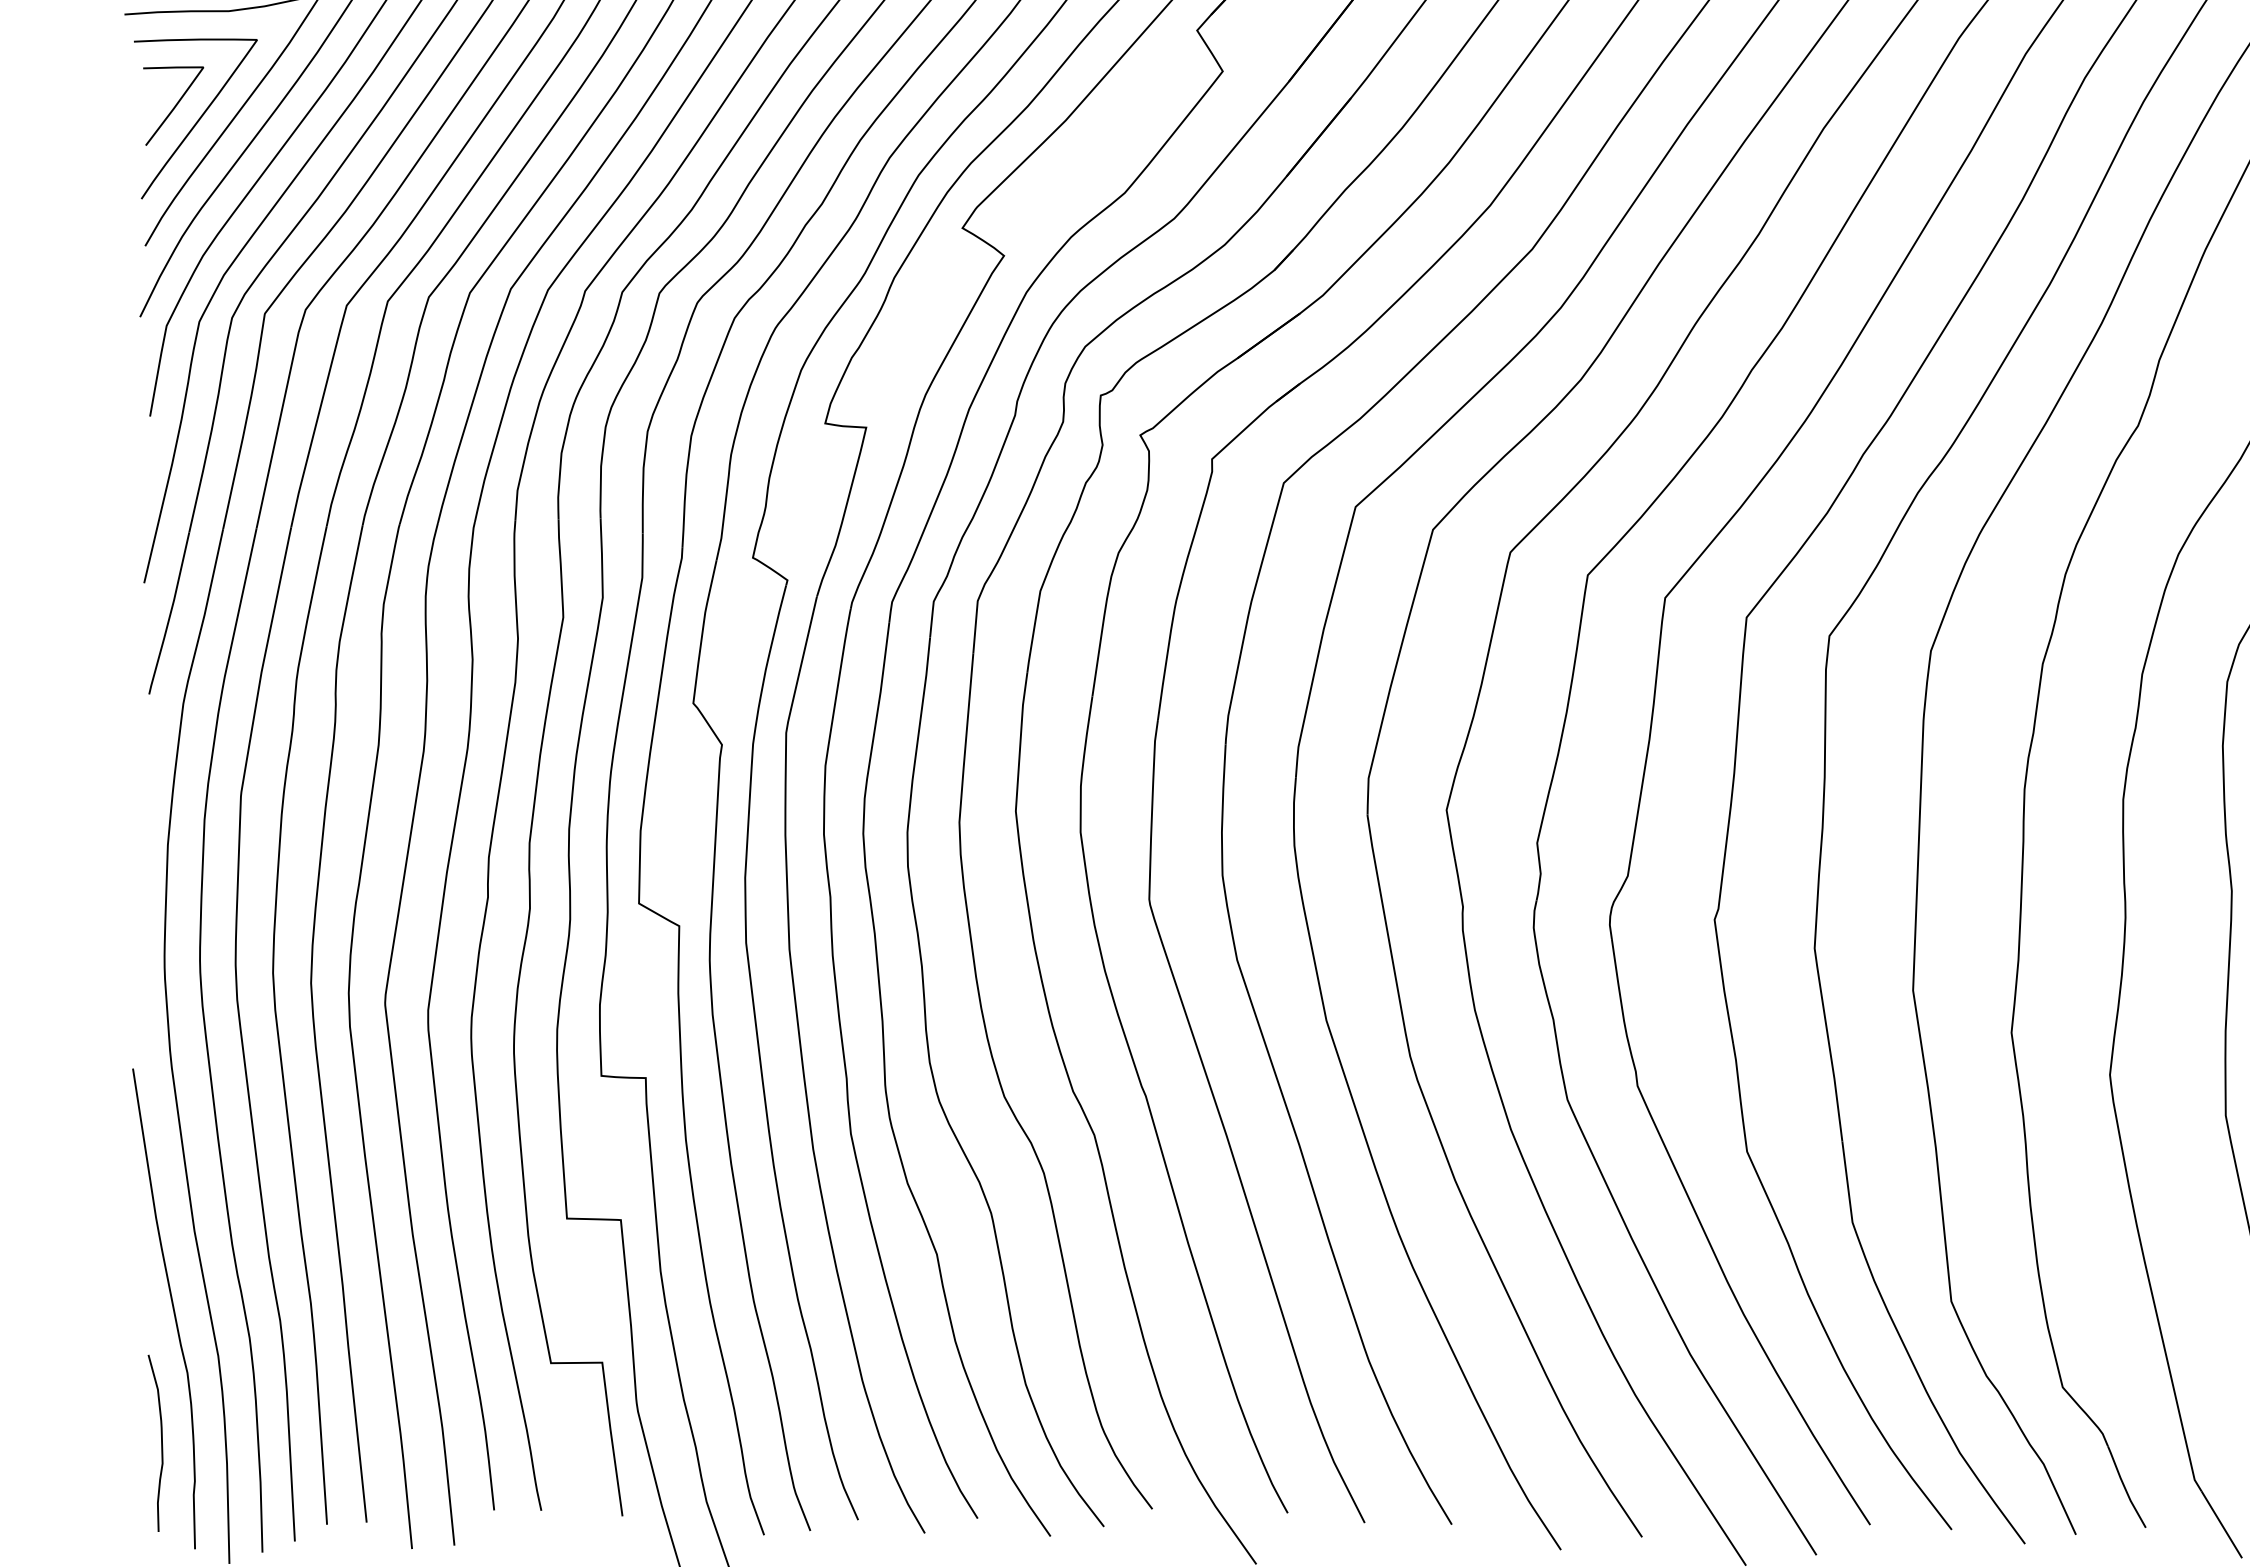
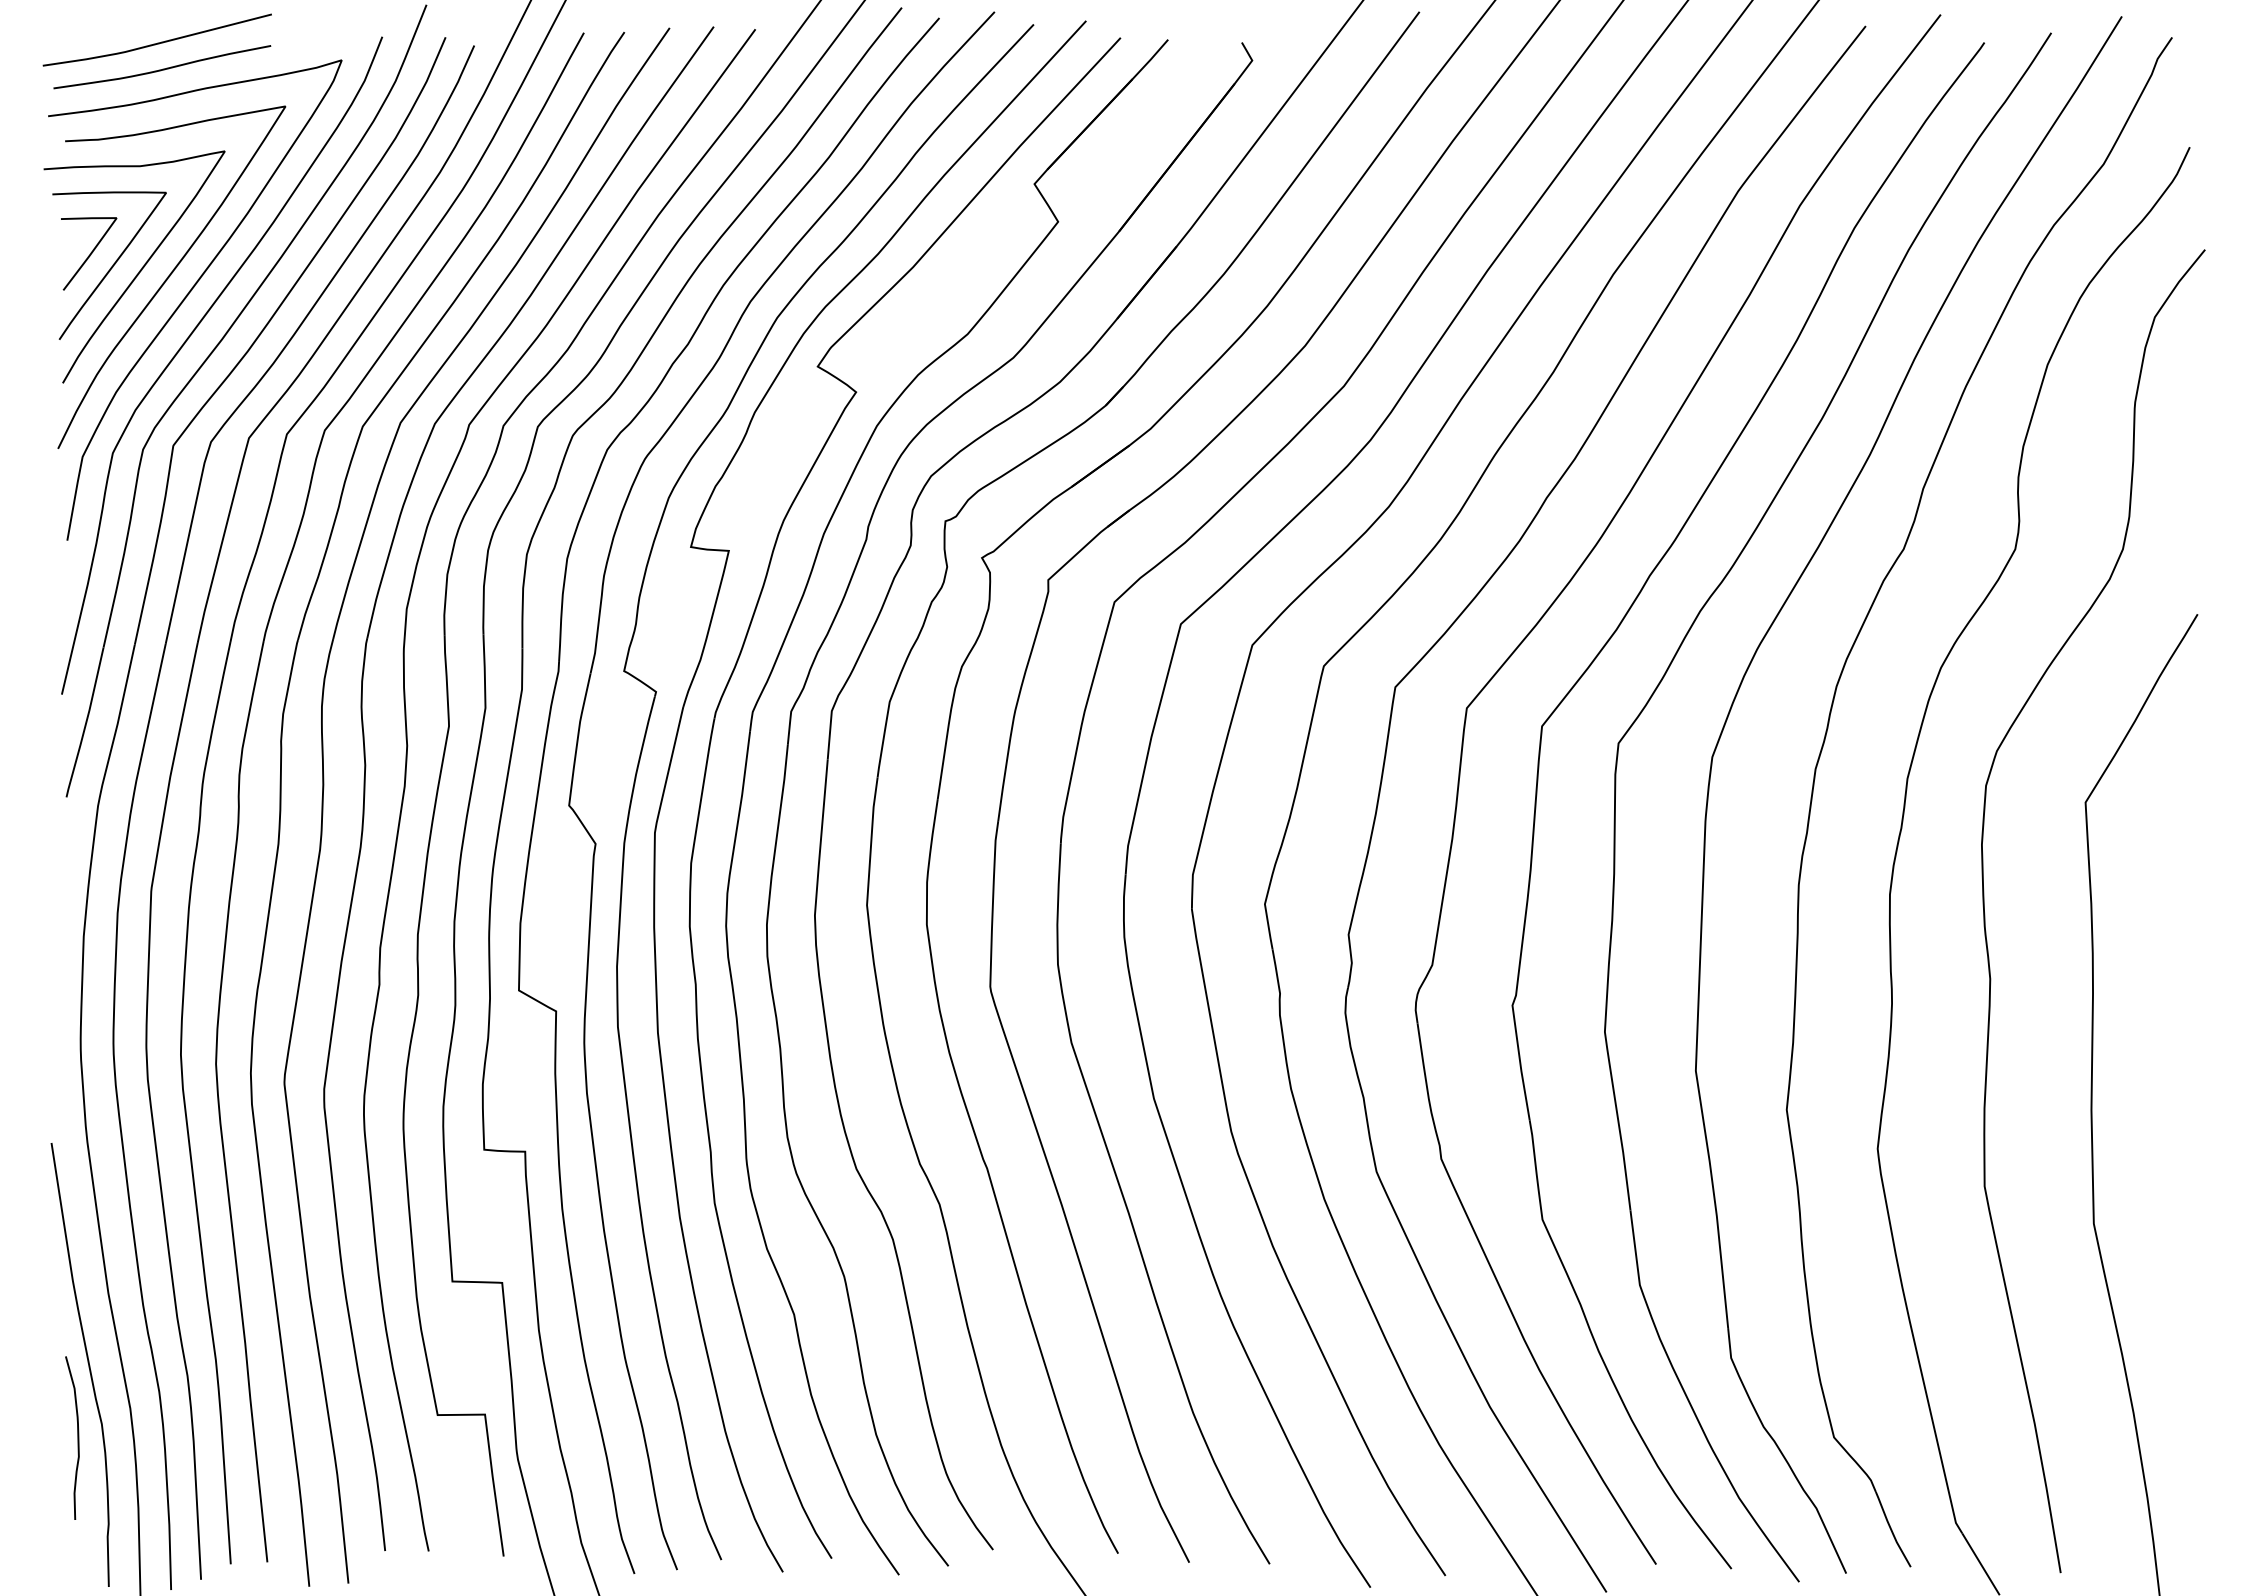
curve: (161, 1442) -> (77, 1437), moved

